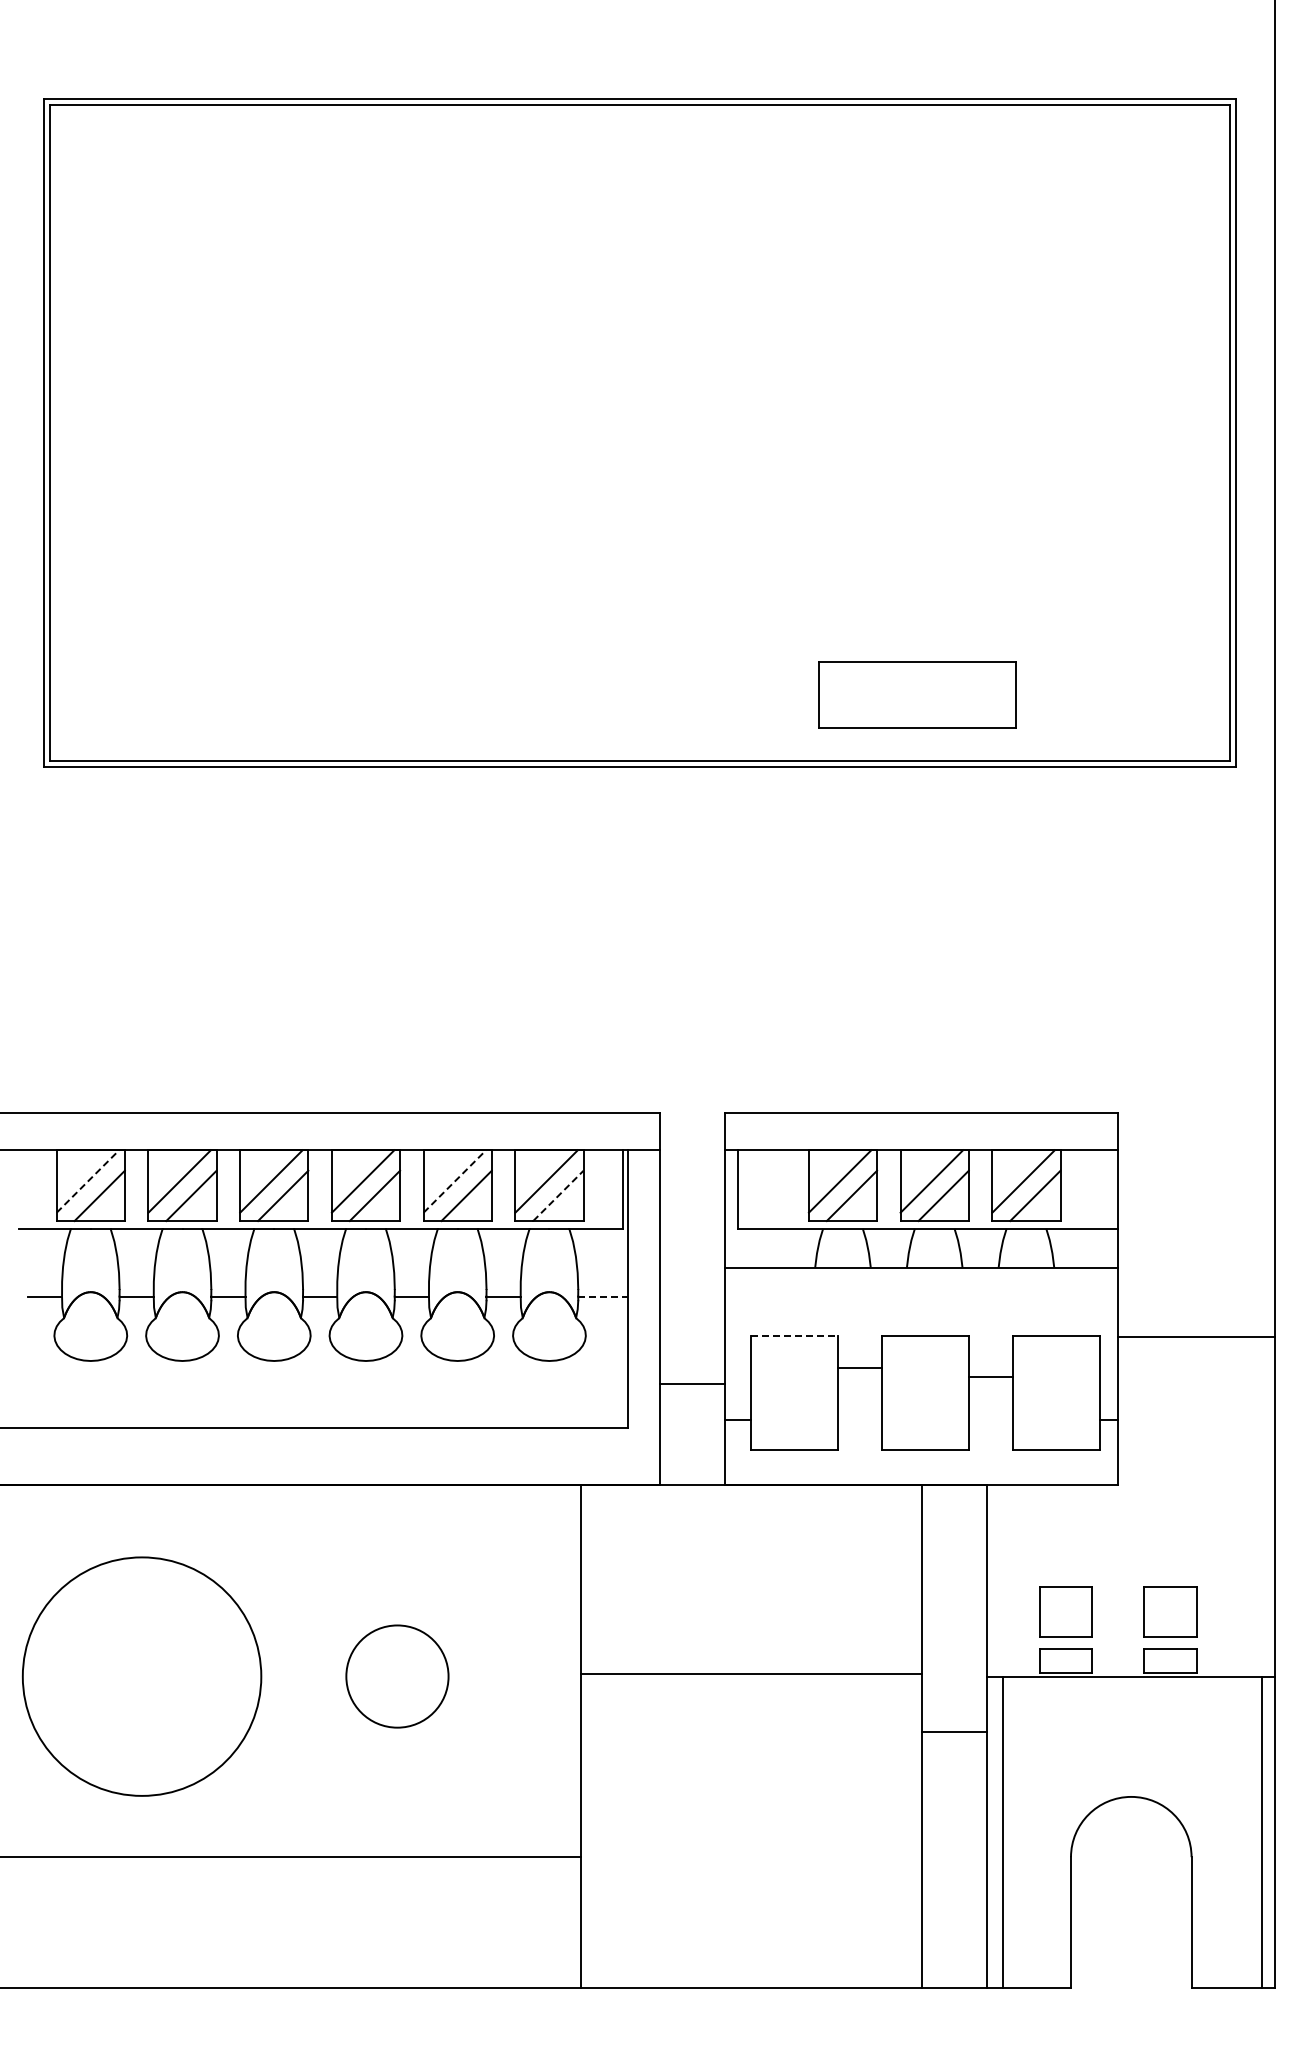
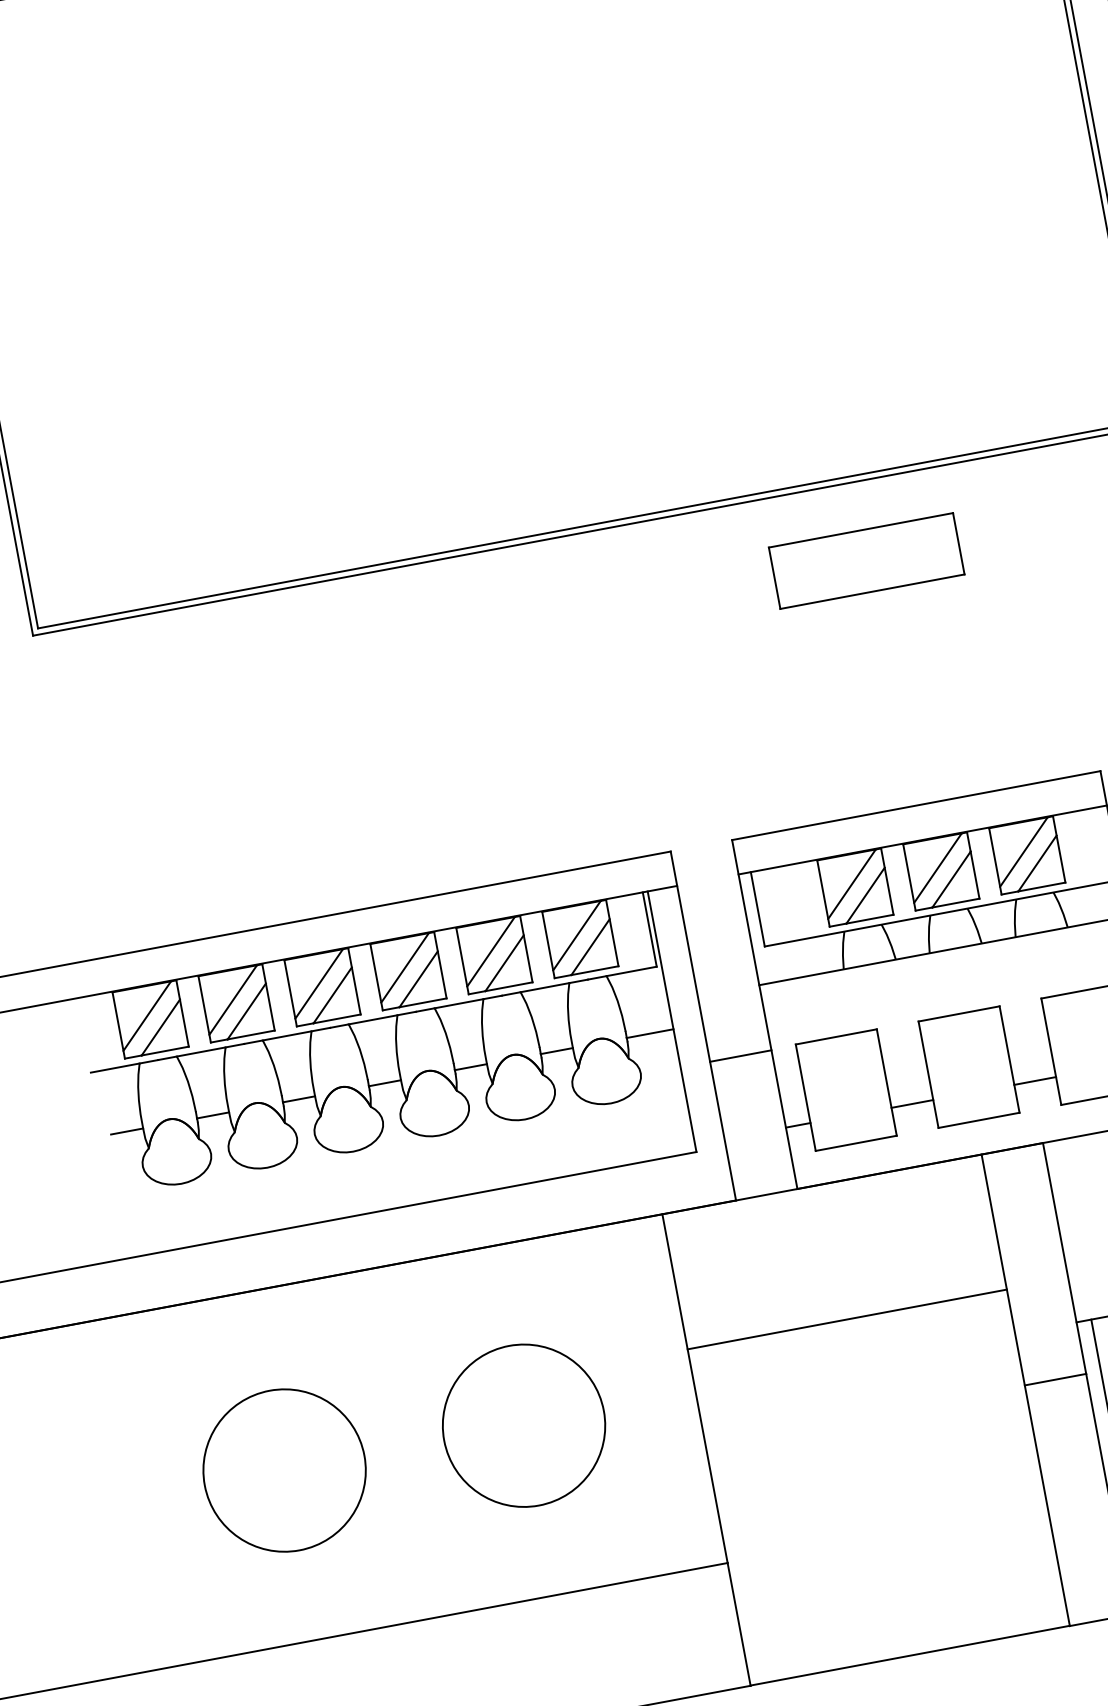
part: (917, 694) -> (866, 560), moved
line: (88, 1181) -> (147, 1016), dashed -> solid
line: (455, 1181) -> (491, 951), dashed -> solid
line: (558, 1195) -> (590, 946), dashed -> solid
line: (603, 1296) -> (650, 1033), dashed -> solid
line: (795, 1335) -> (837, 1036), dashed -> solid
line: (859, 1367) -> (911, 1103), moved
line: (990, 1376) -> (1034, 1080), moved
line: (692, 1384) -> (741, 1056), moved
line: (750, 1674) -> (846, 1319), moved
circle: (141, 1676) -> (284, 1470), size x0.71
circle: (397, 1676) -> (524, 1425), size x1.67

